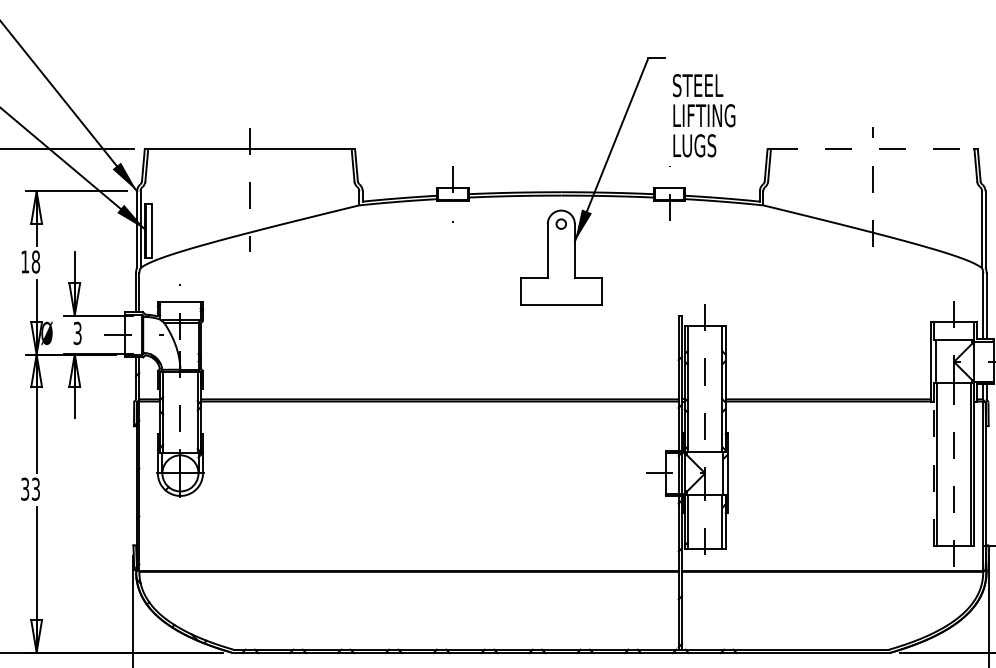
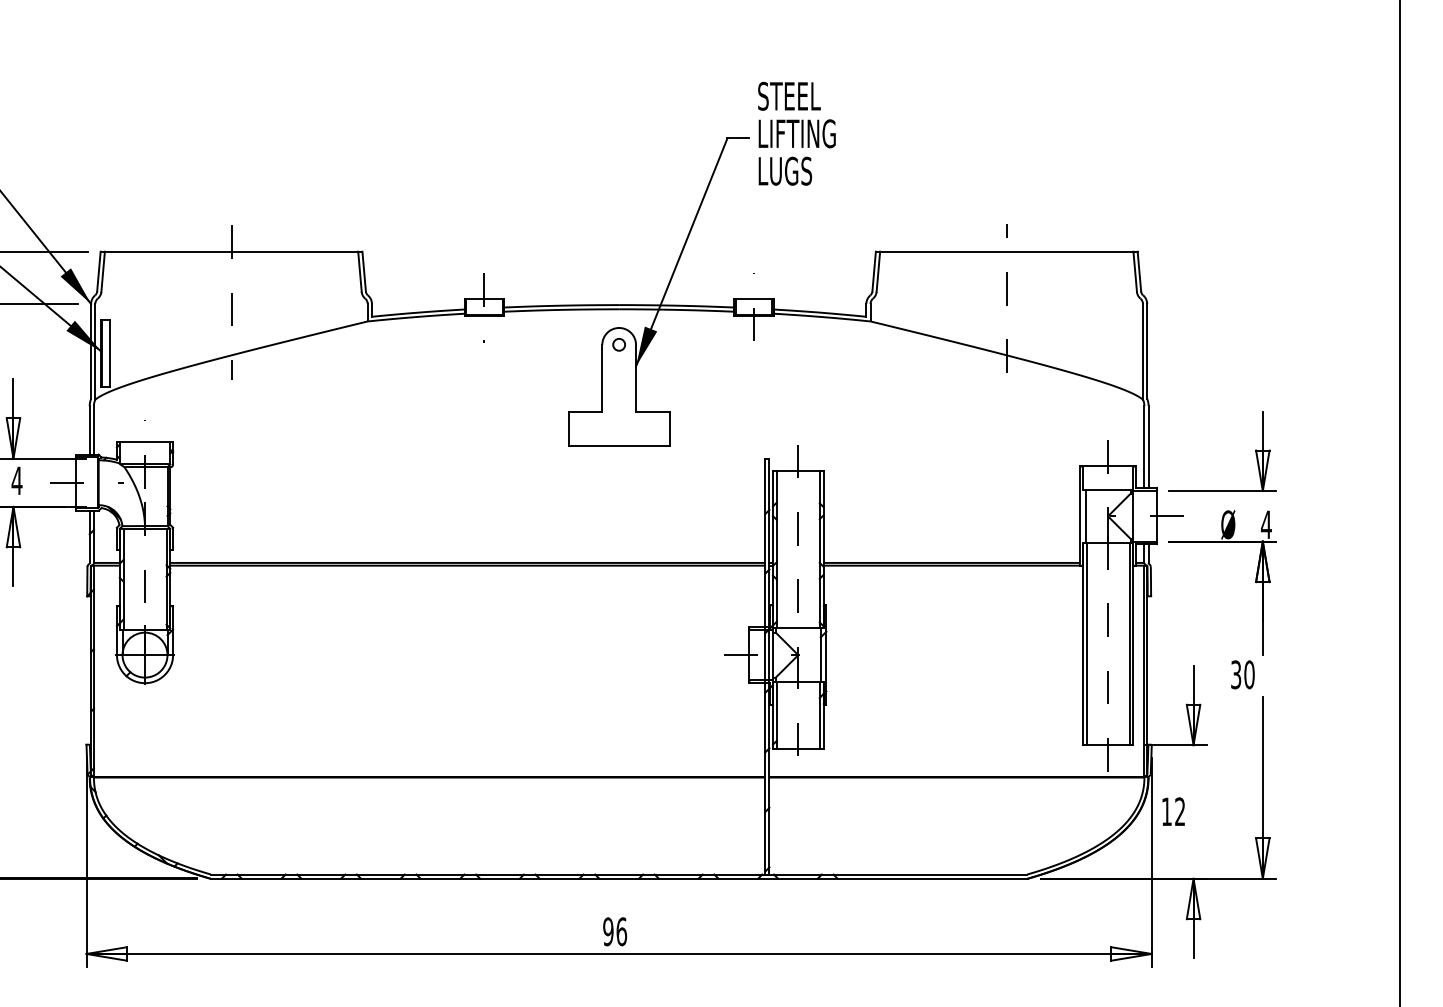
text: (703, 115) -> (796, 133), moved
line: (872, 149) -> (1006, 251), dashed -> solid
text: (77, 333) -> (16, 480), 3 -> 4
line: (933, 464) -> (1082, 643), dashed -> solid

